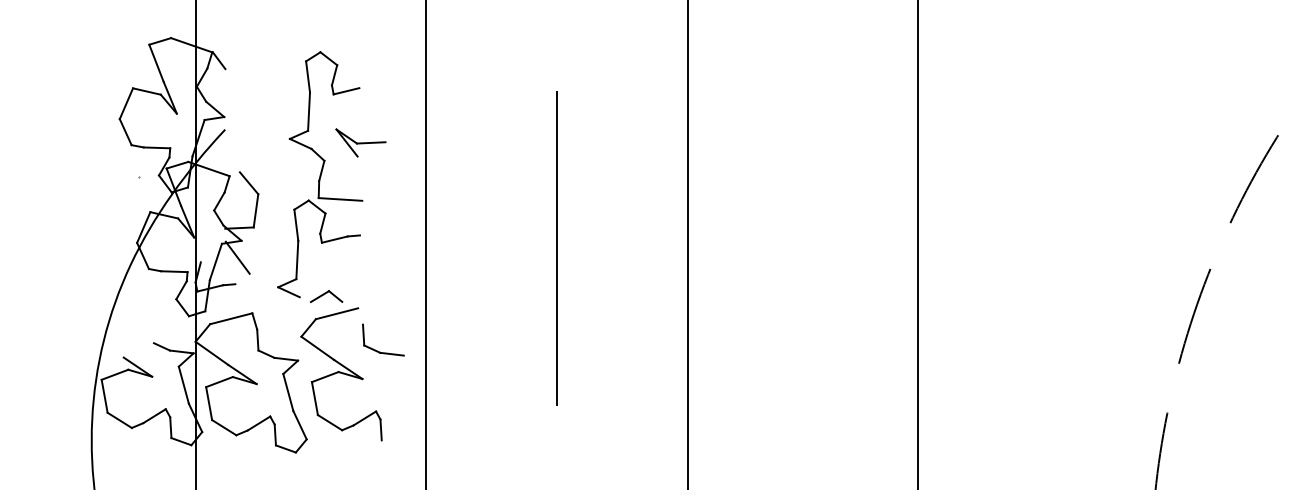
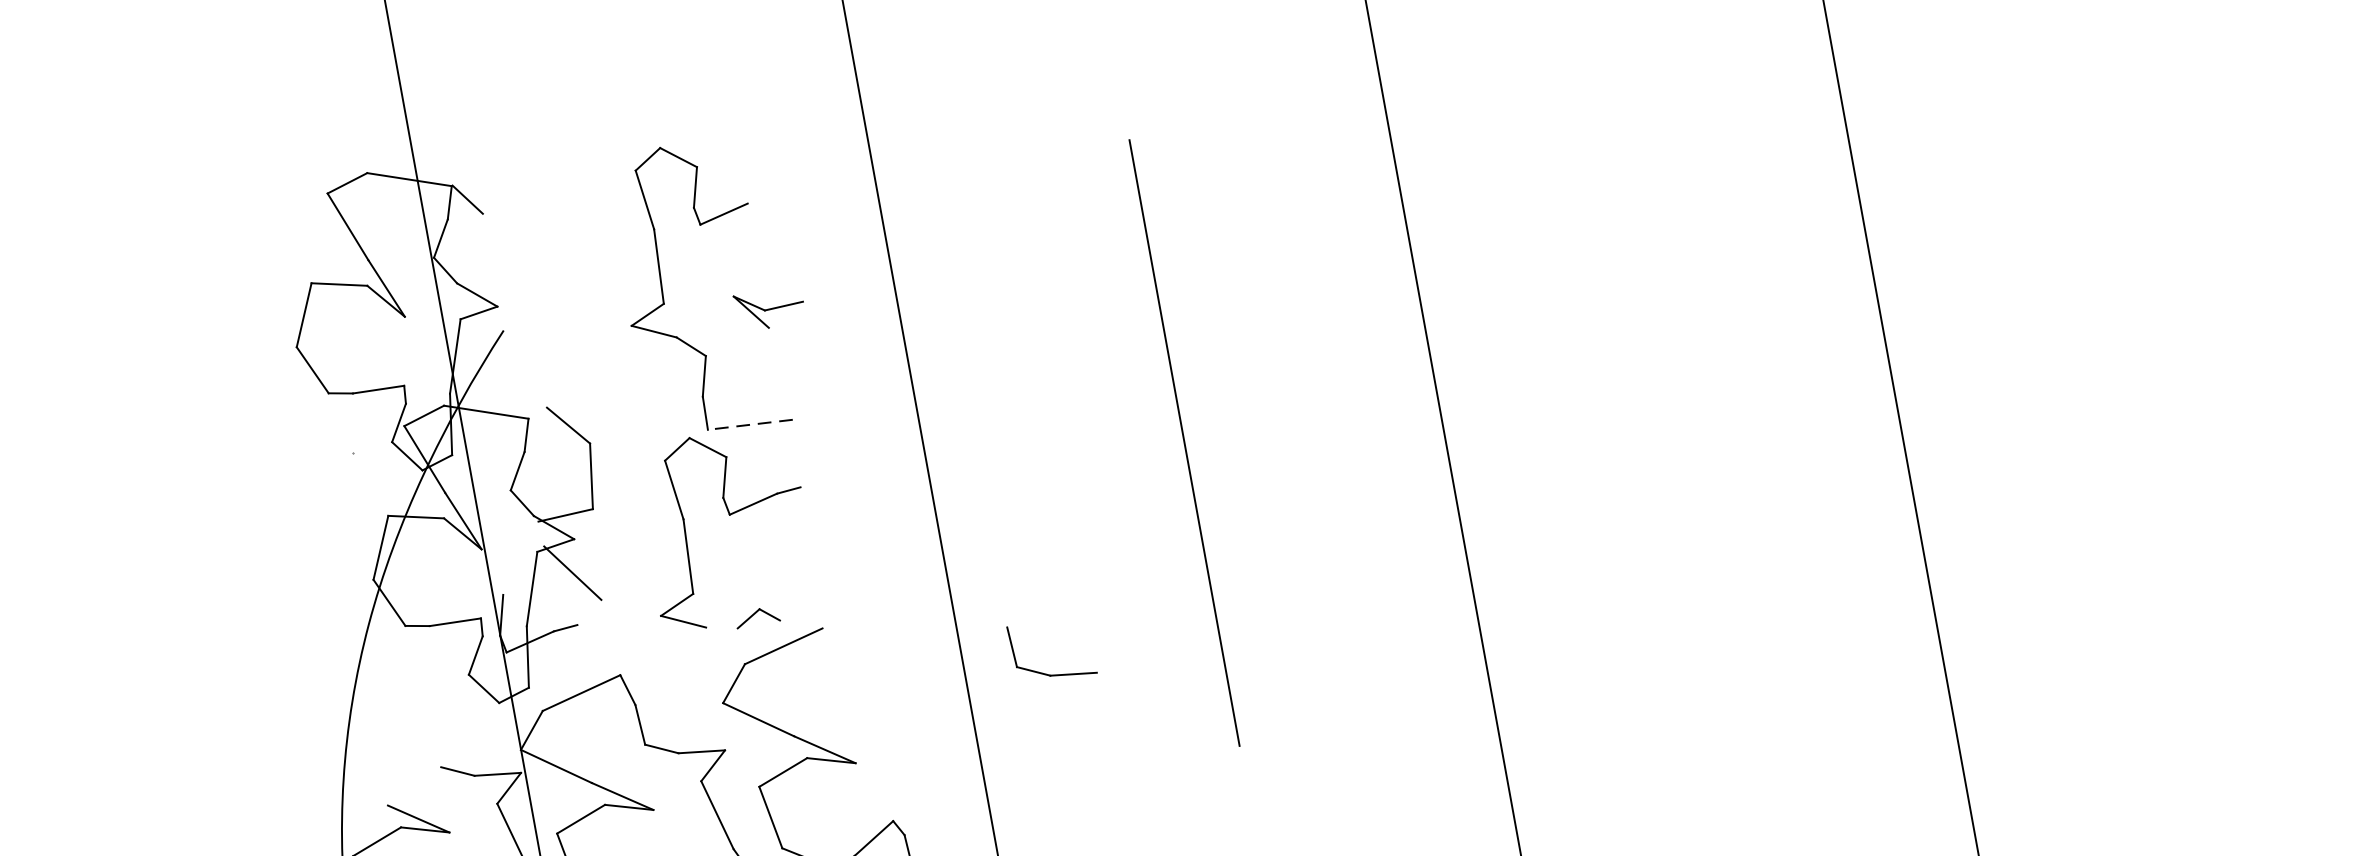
part: (360, 142) -> (768, 307), size x0.7
line: (340, 199) -> (750, 424), solid -> dashed
part: (326, 296) -> (757, 616), size x0.7
part: (380, 351) -> (1050, 673), moved

